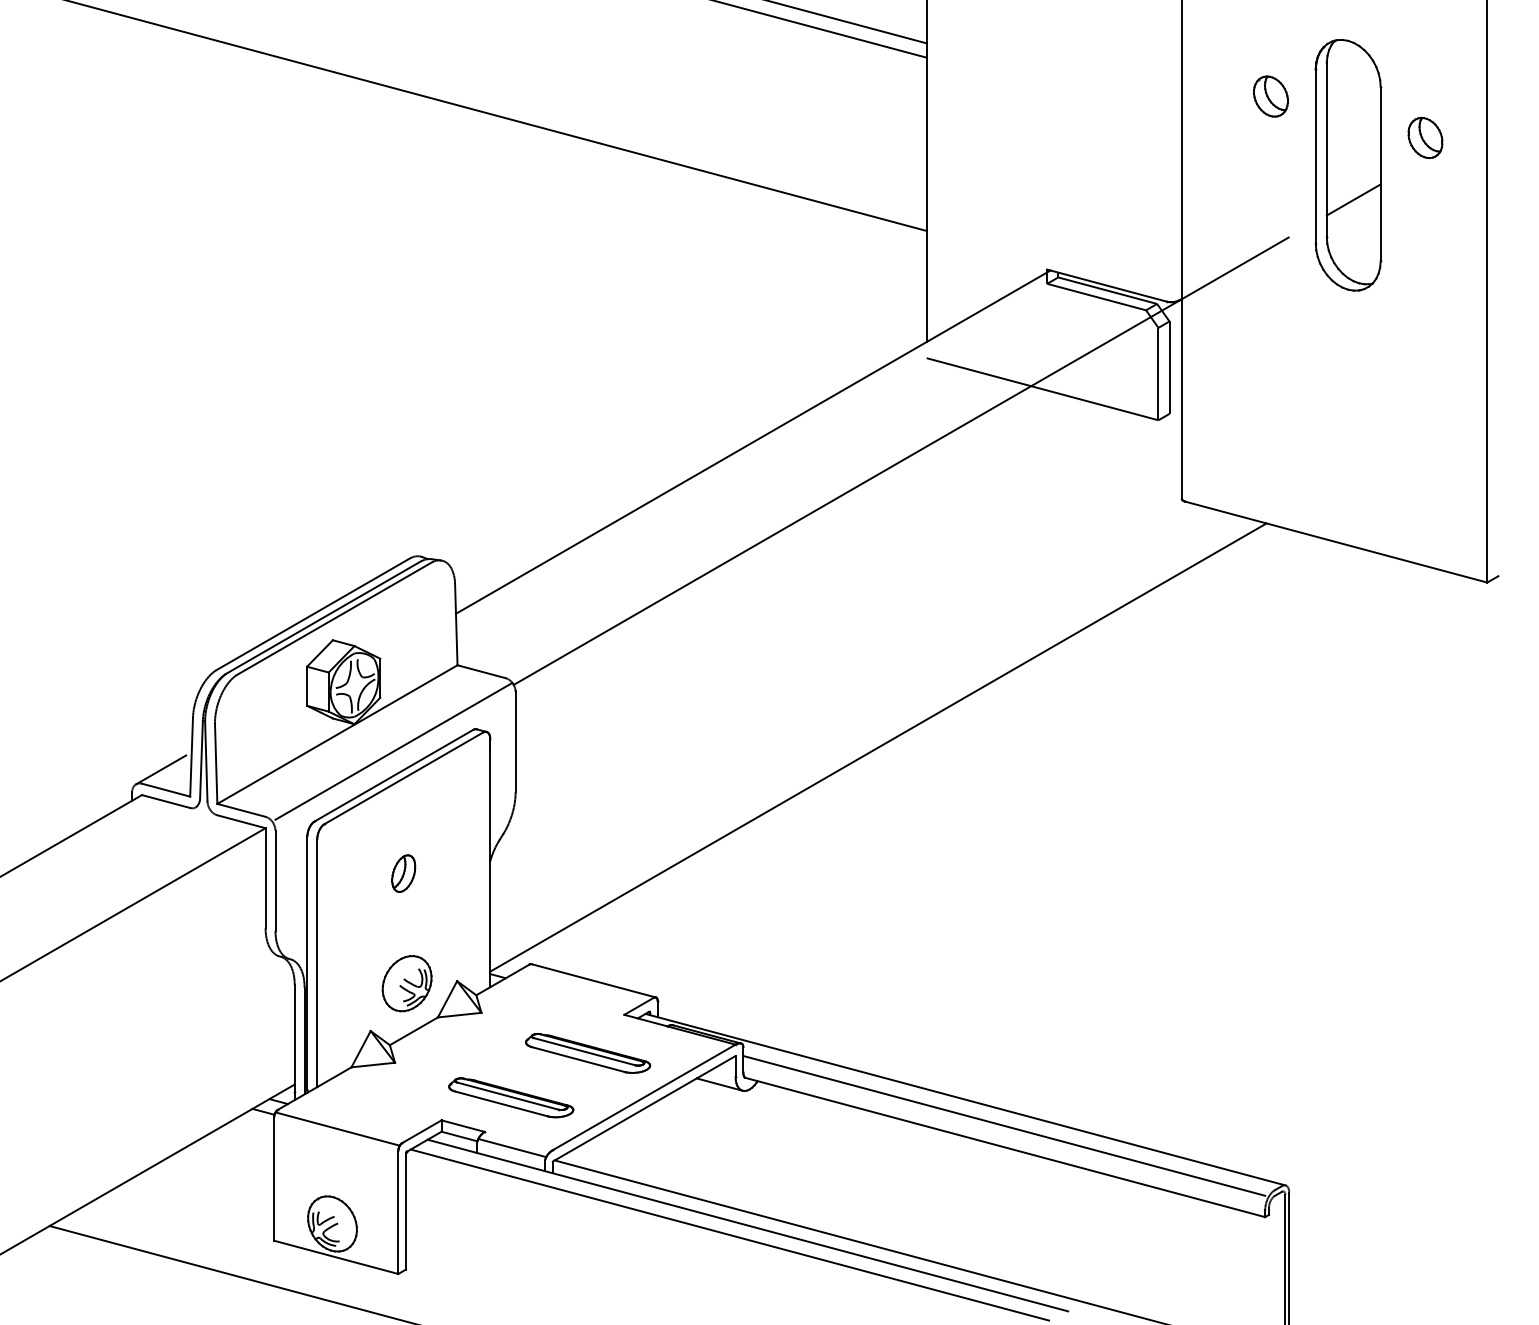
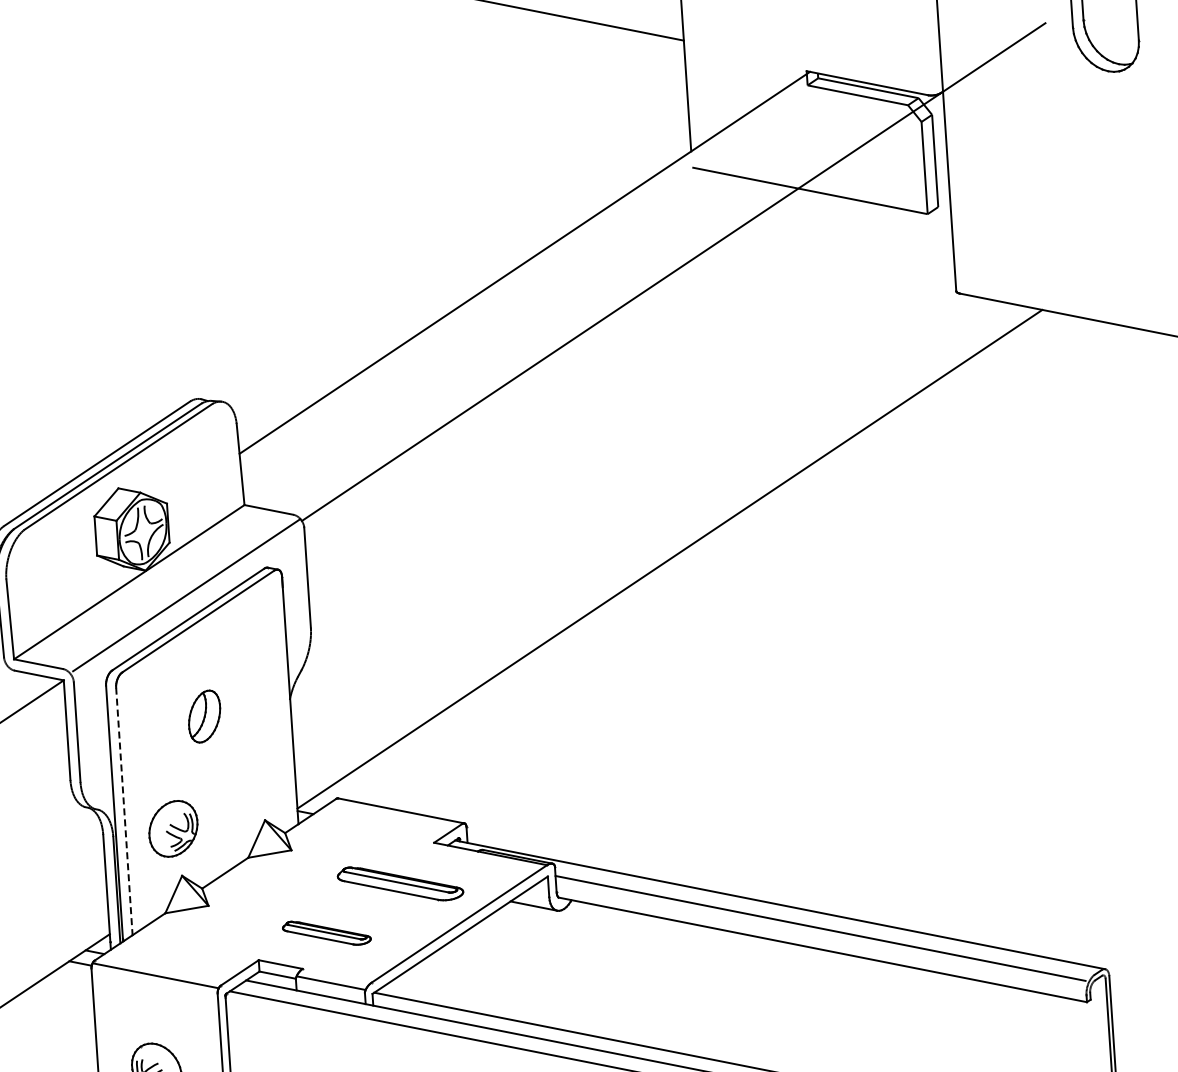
part: (403, 873) -> (204, 716), size x1.4
line: (317, 963) -> (124, 811), solid -> dashed
part: (406, 983) -> (172, 828), moved
part: (511, 1097) -> (327, 932), size x0.7

